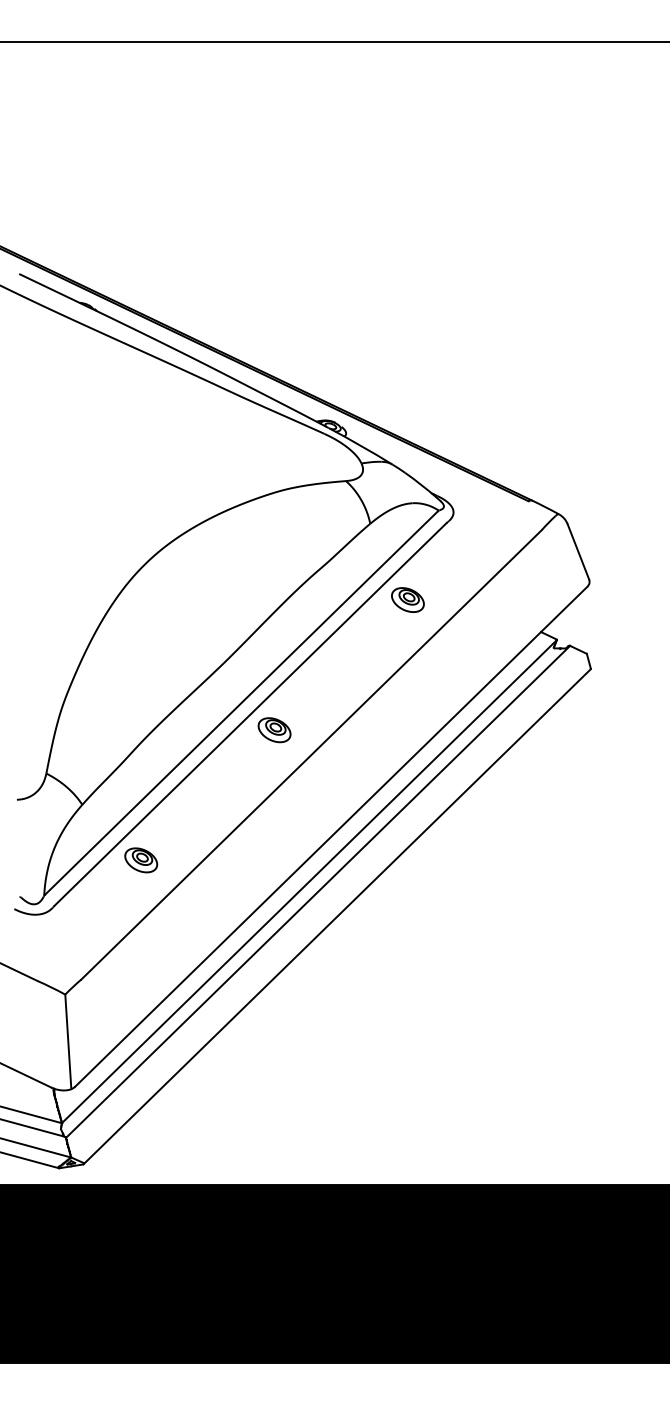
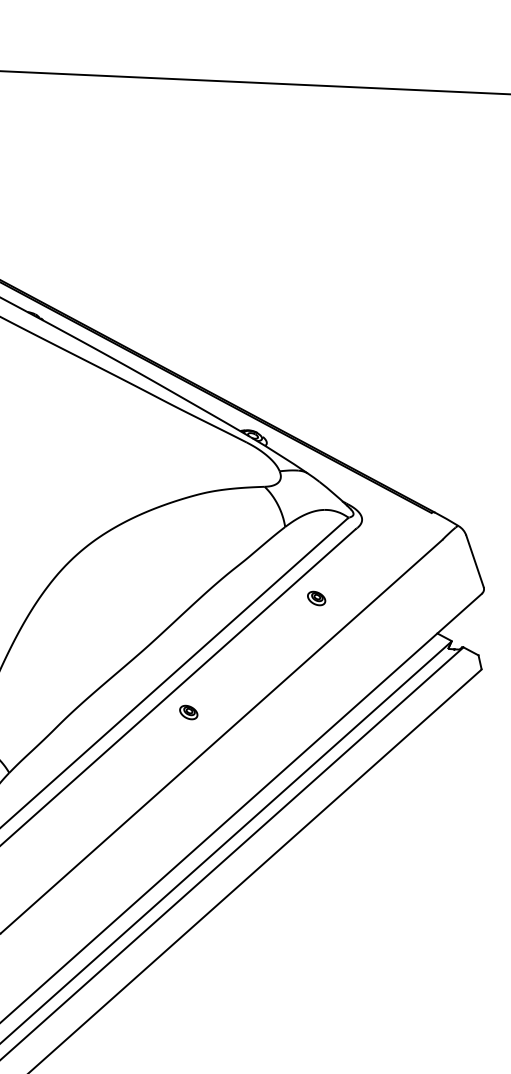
part: (407, 599) -> (316, 598), size x0.6
part: (274, 730) -> (188, 712), size x0.6
part: (141, 860) -> (61, 826), removed

